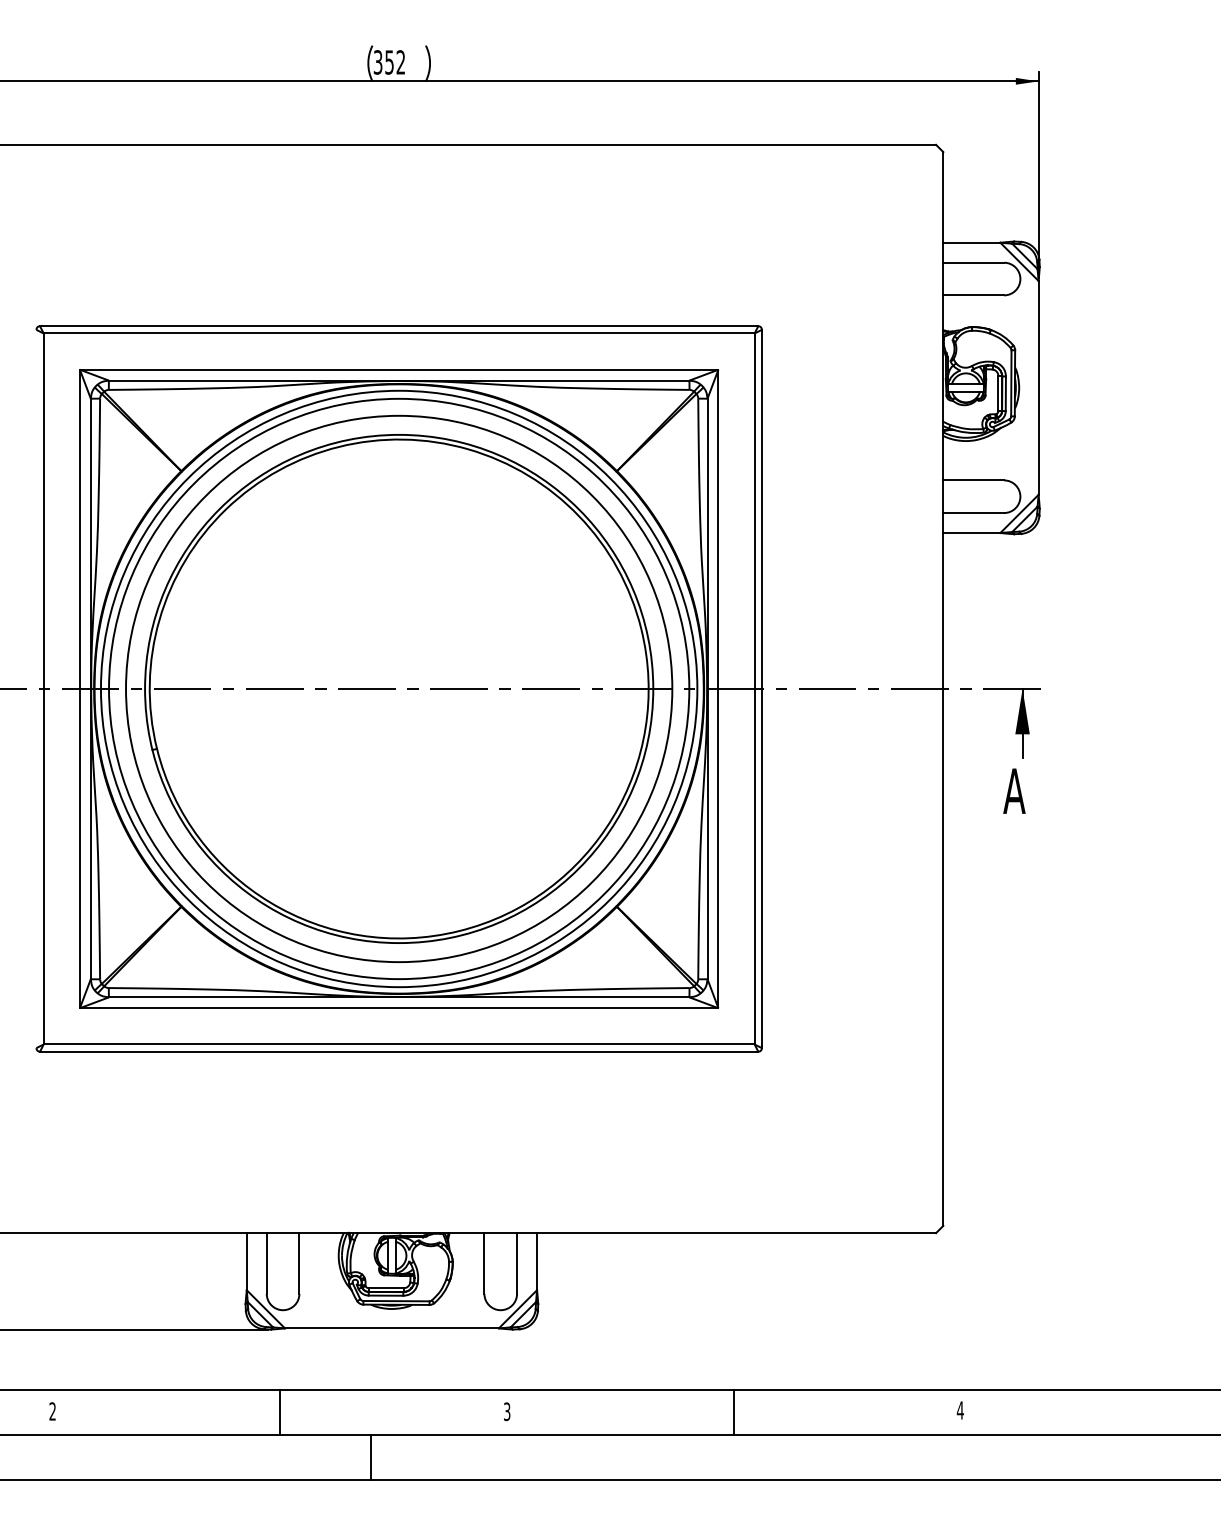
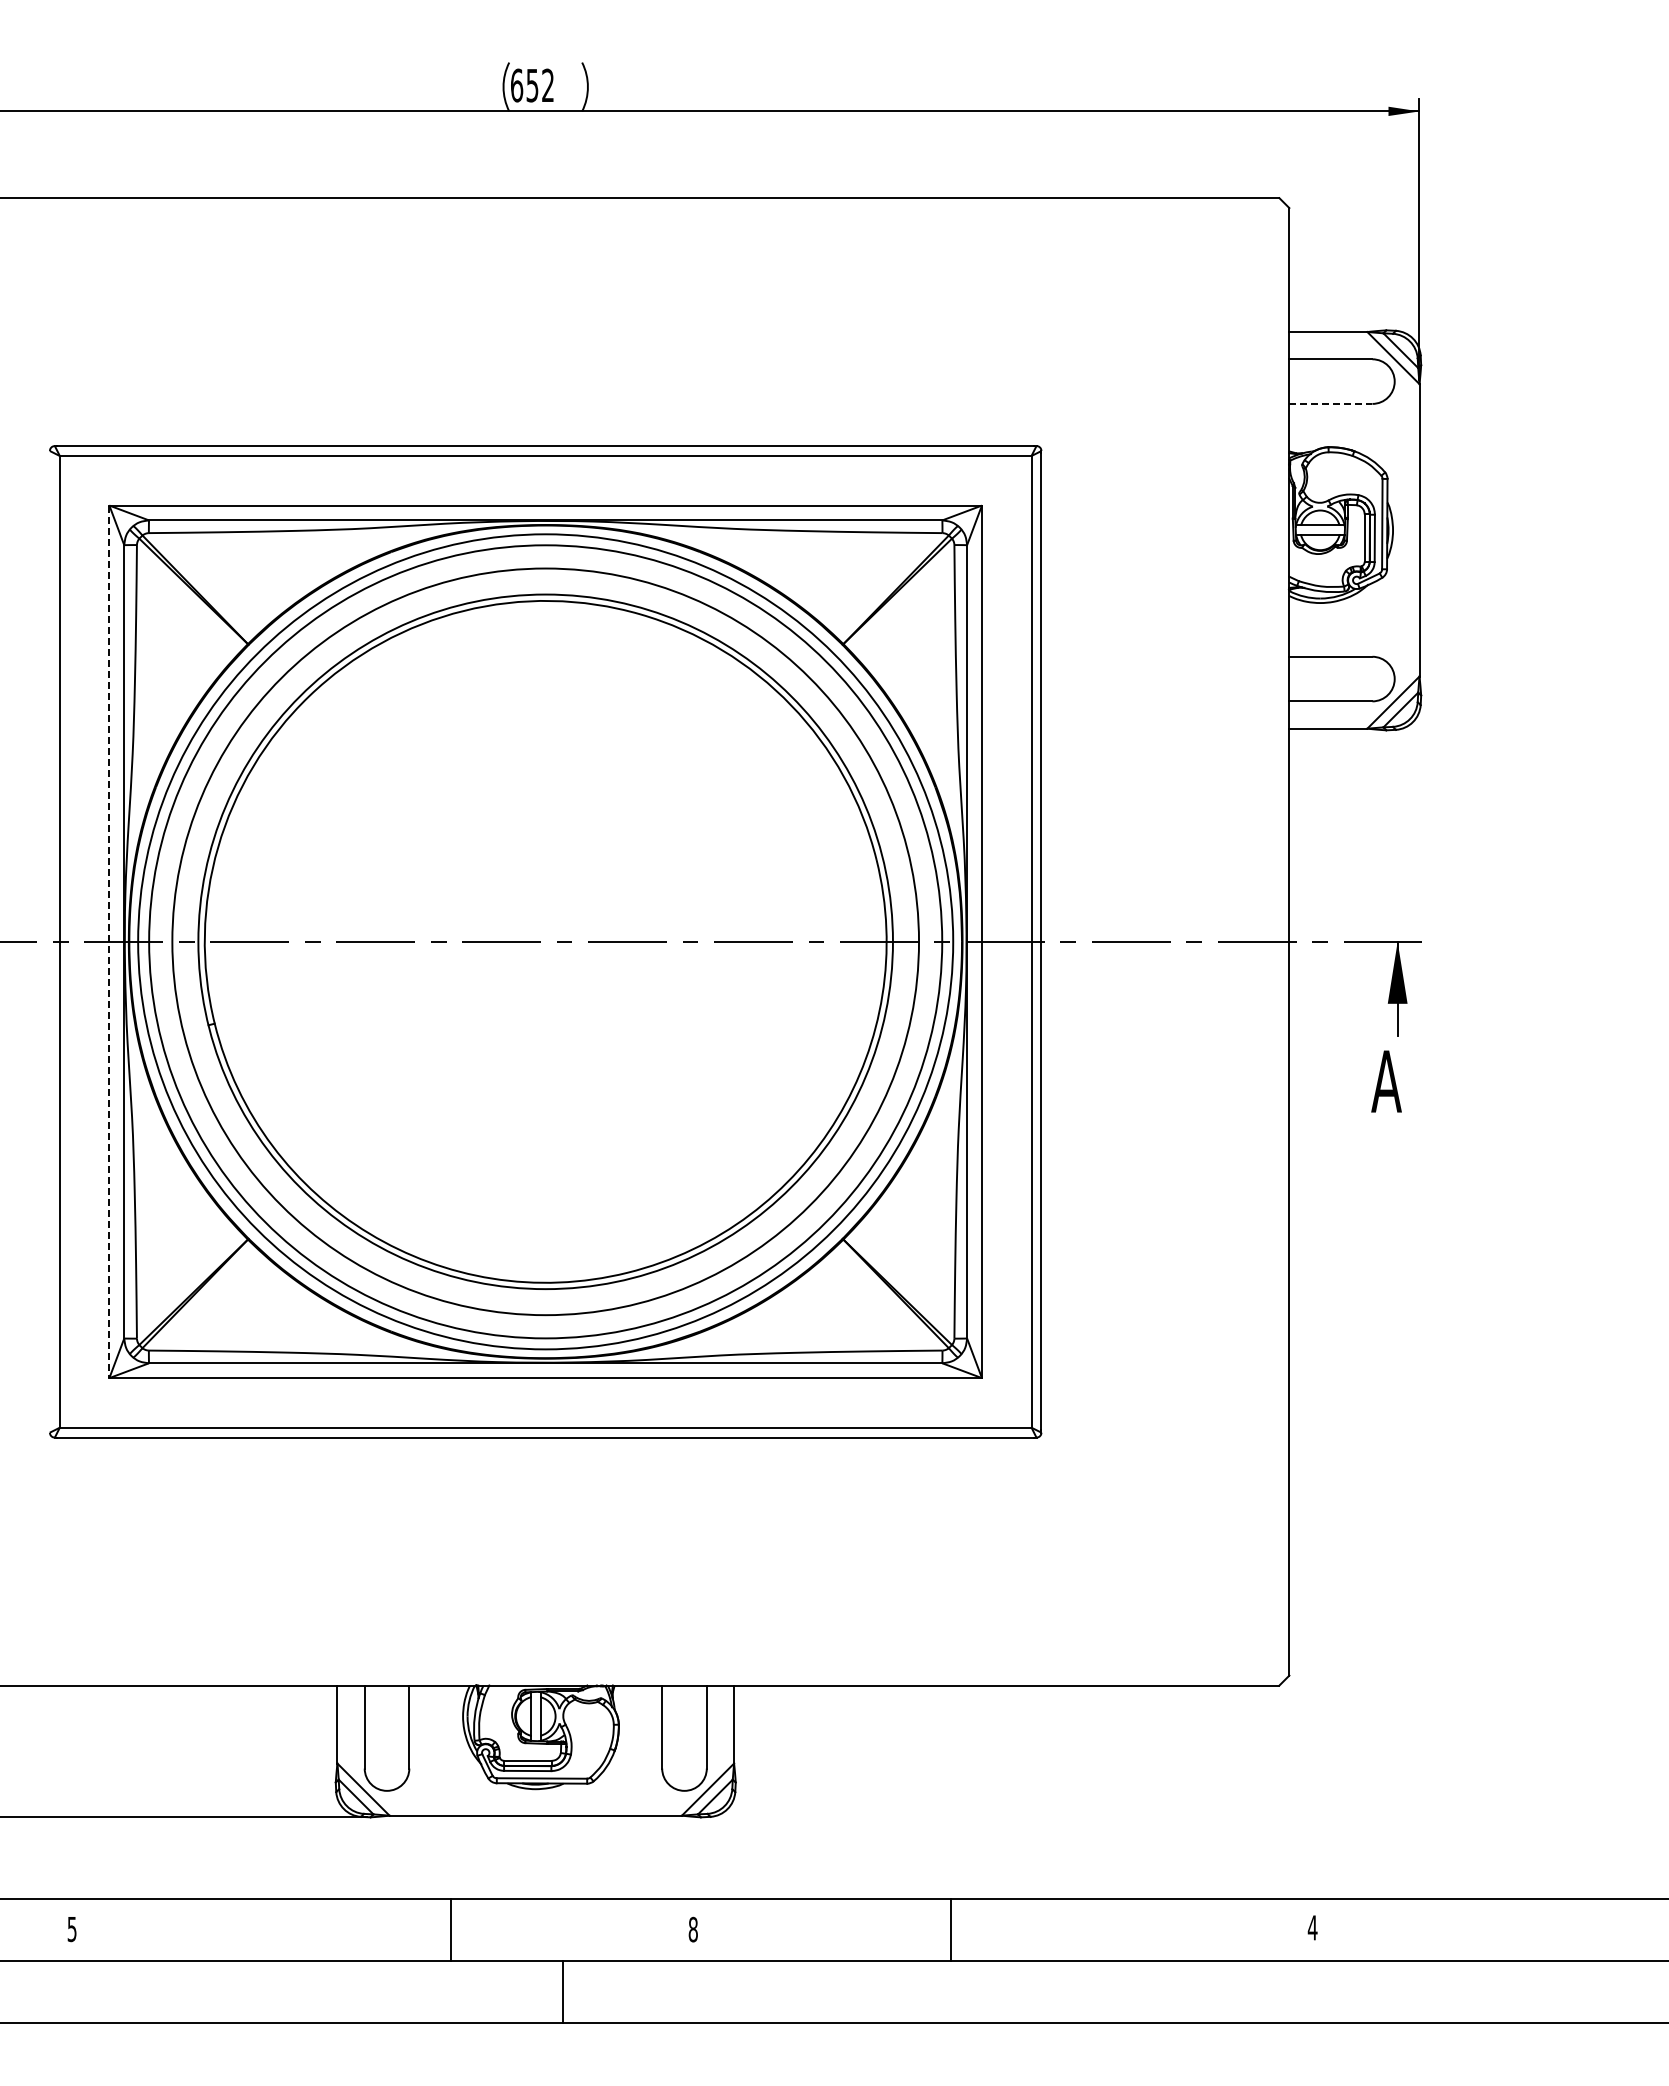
text: (378, 62) -> (517, 85), 352 -> 652
line: (973, 295) -> (1330, 403), solid -> dashed
line: (80, 689) -> (109, 942), solid -> dashed
text: (52, 1411) -> (71, 1929), 2 -> 5
text: (506, 1411) -> (692, 1929), 3 -> 8
line: (279, 1412) -> (450, 1930), moved
line: (733, 1412) -> (950, 1930), moved
line: (370, 1457) -> (562, 1992), moved

